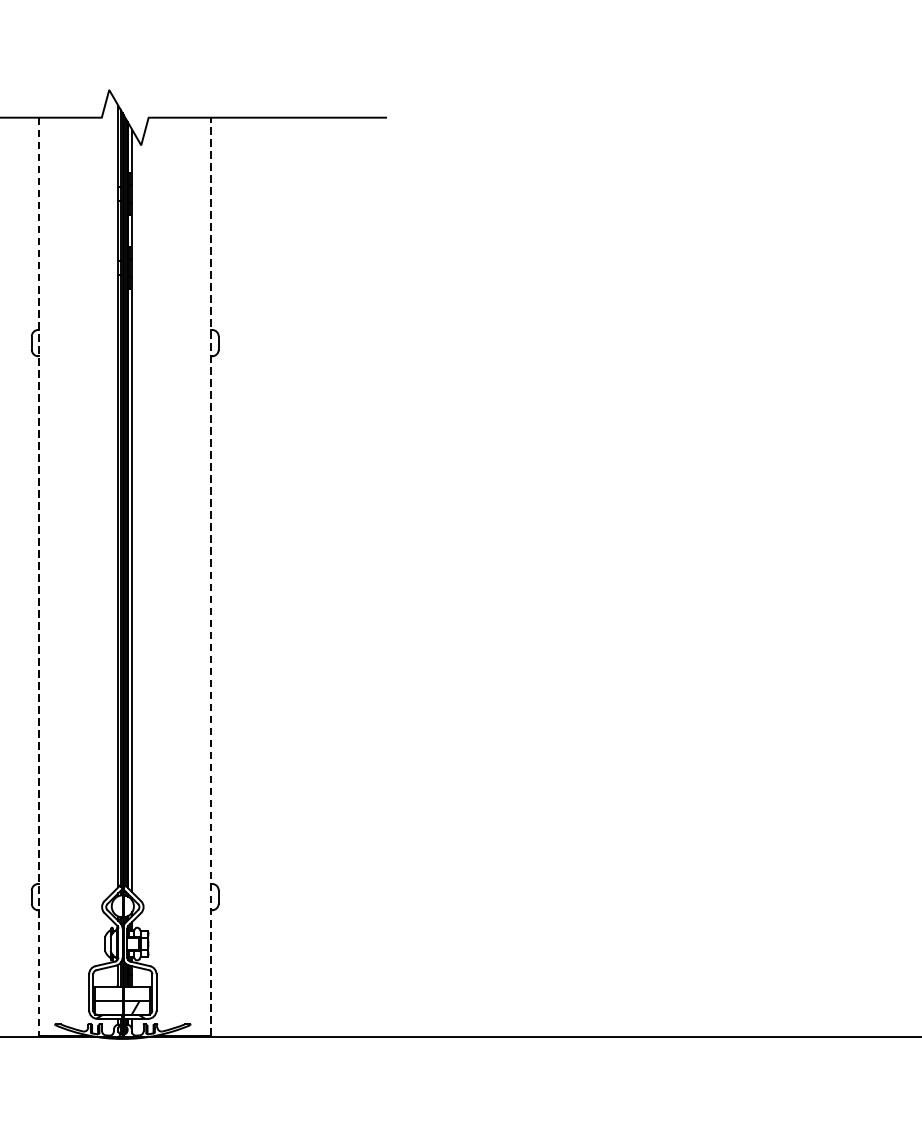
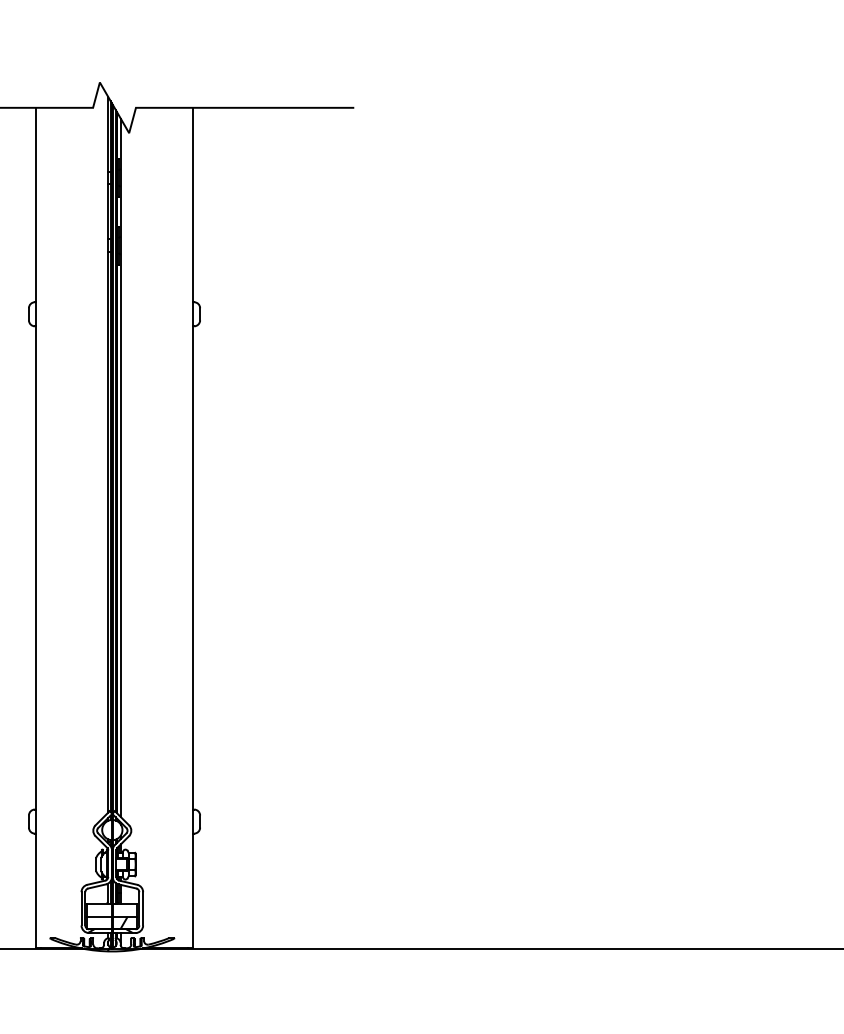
line: (211, 575) -> (193, 527), dashed -> solid
line: (38, 577) -> (35, 528), dashed -> solid

